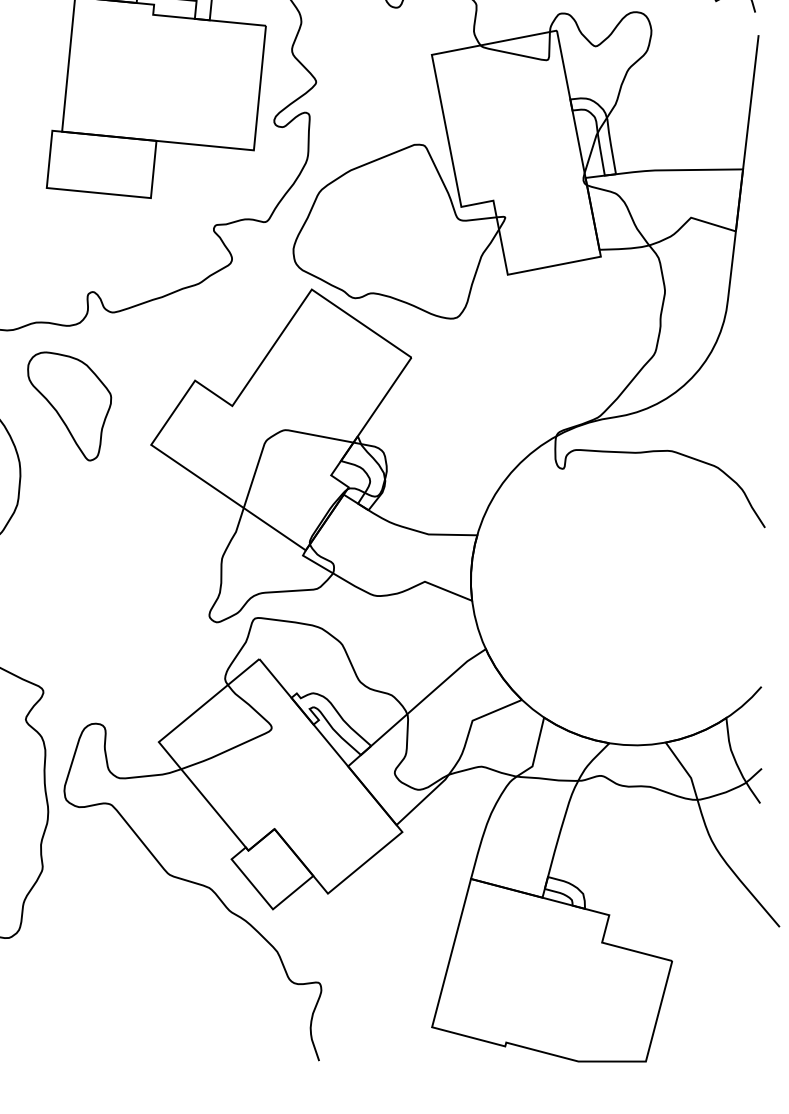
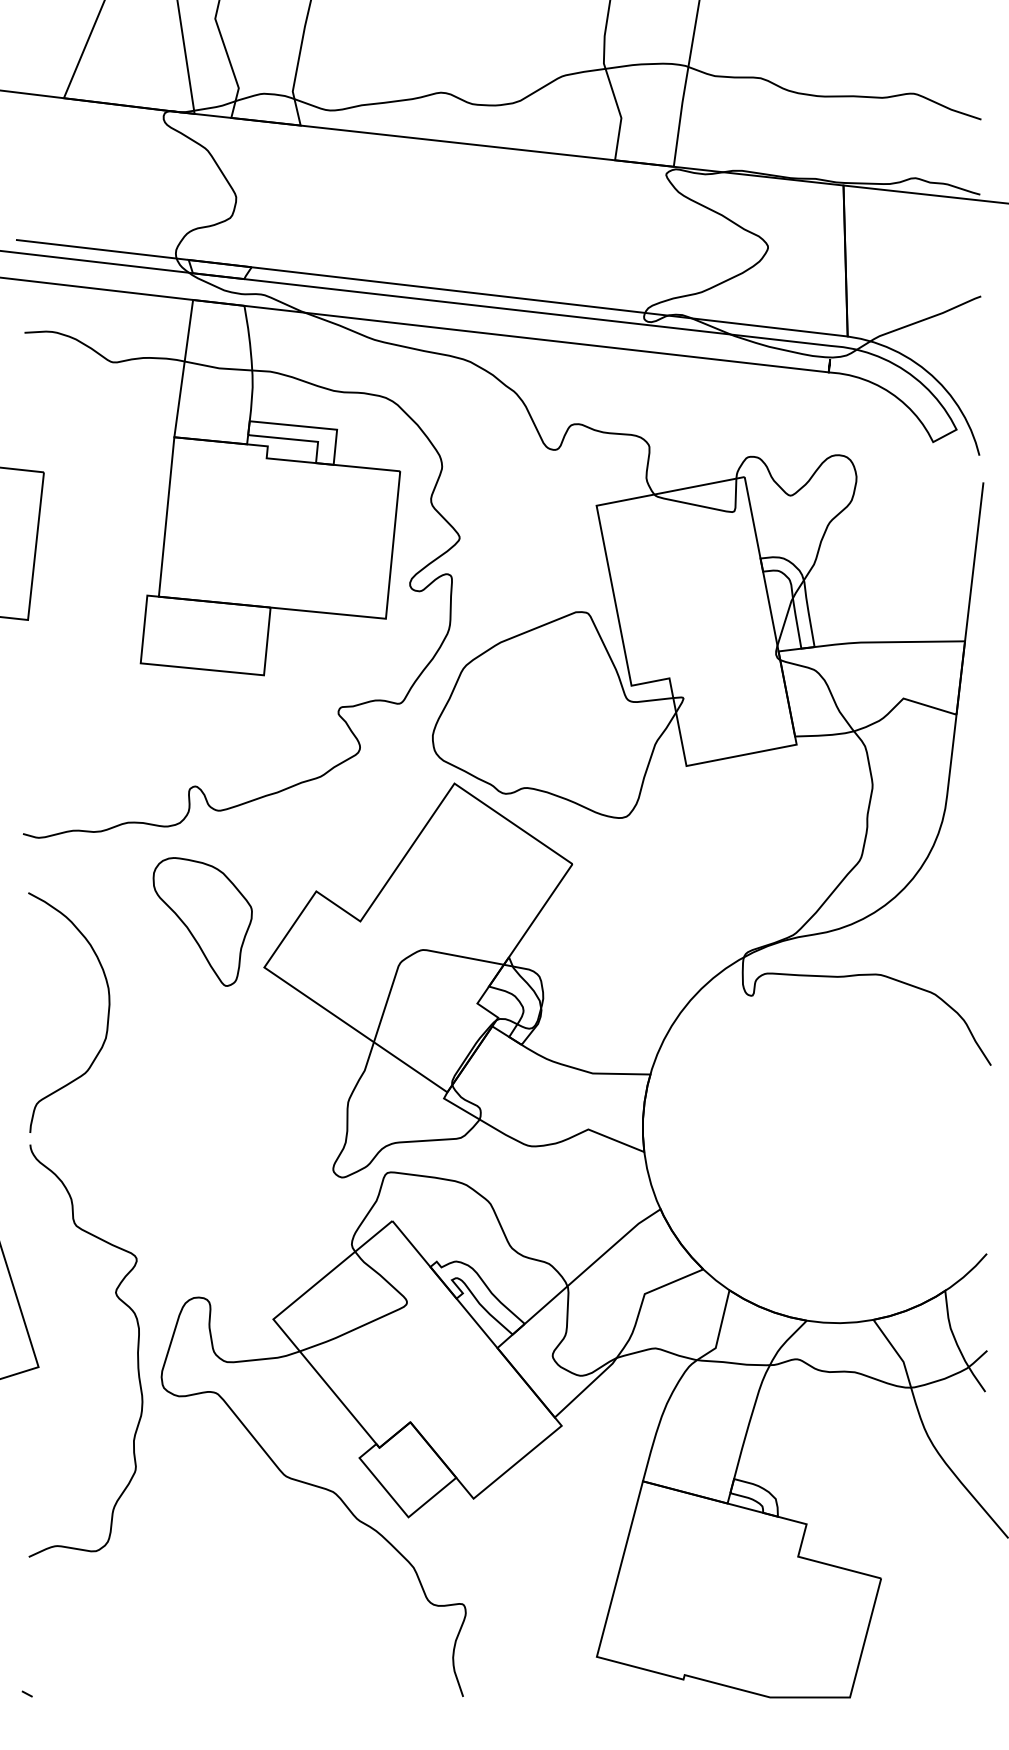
part: (69, 406) -> (202, 921), moved

